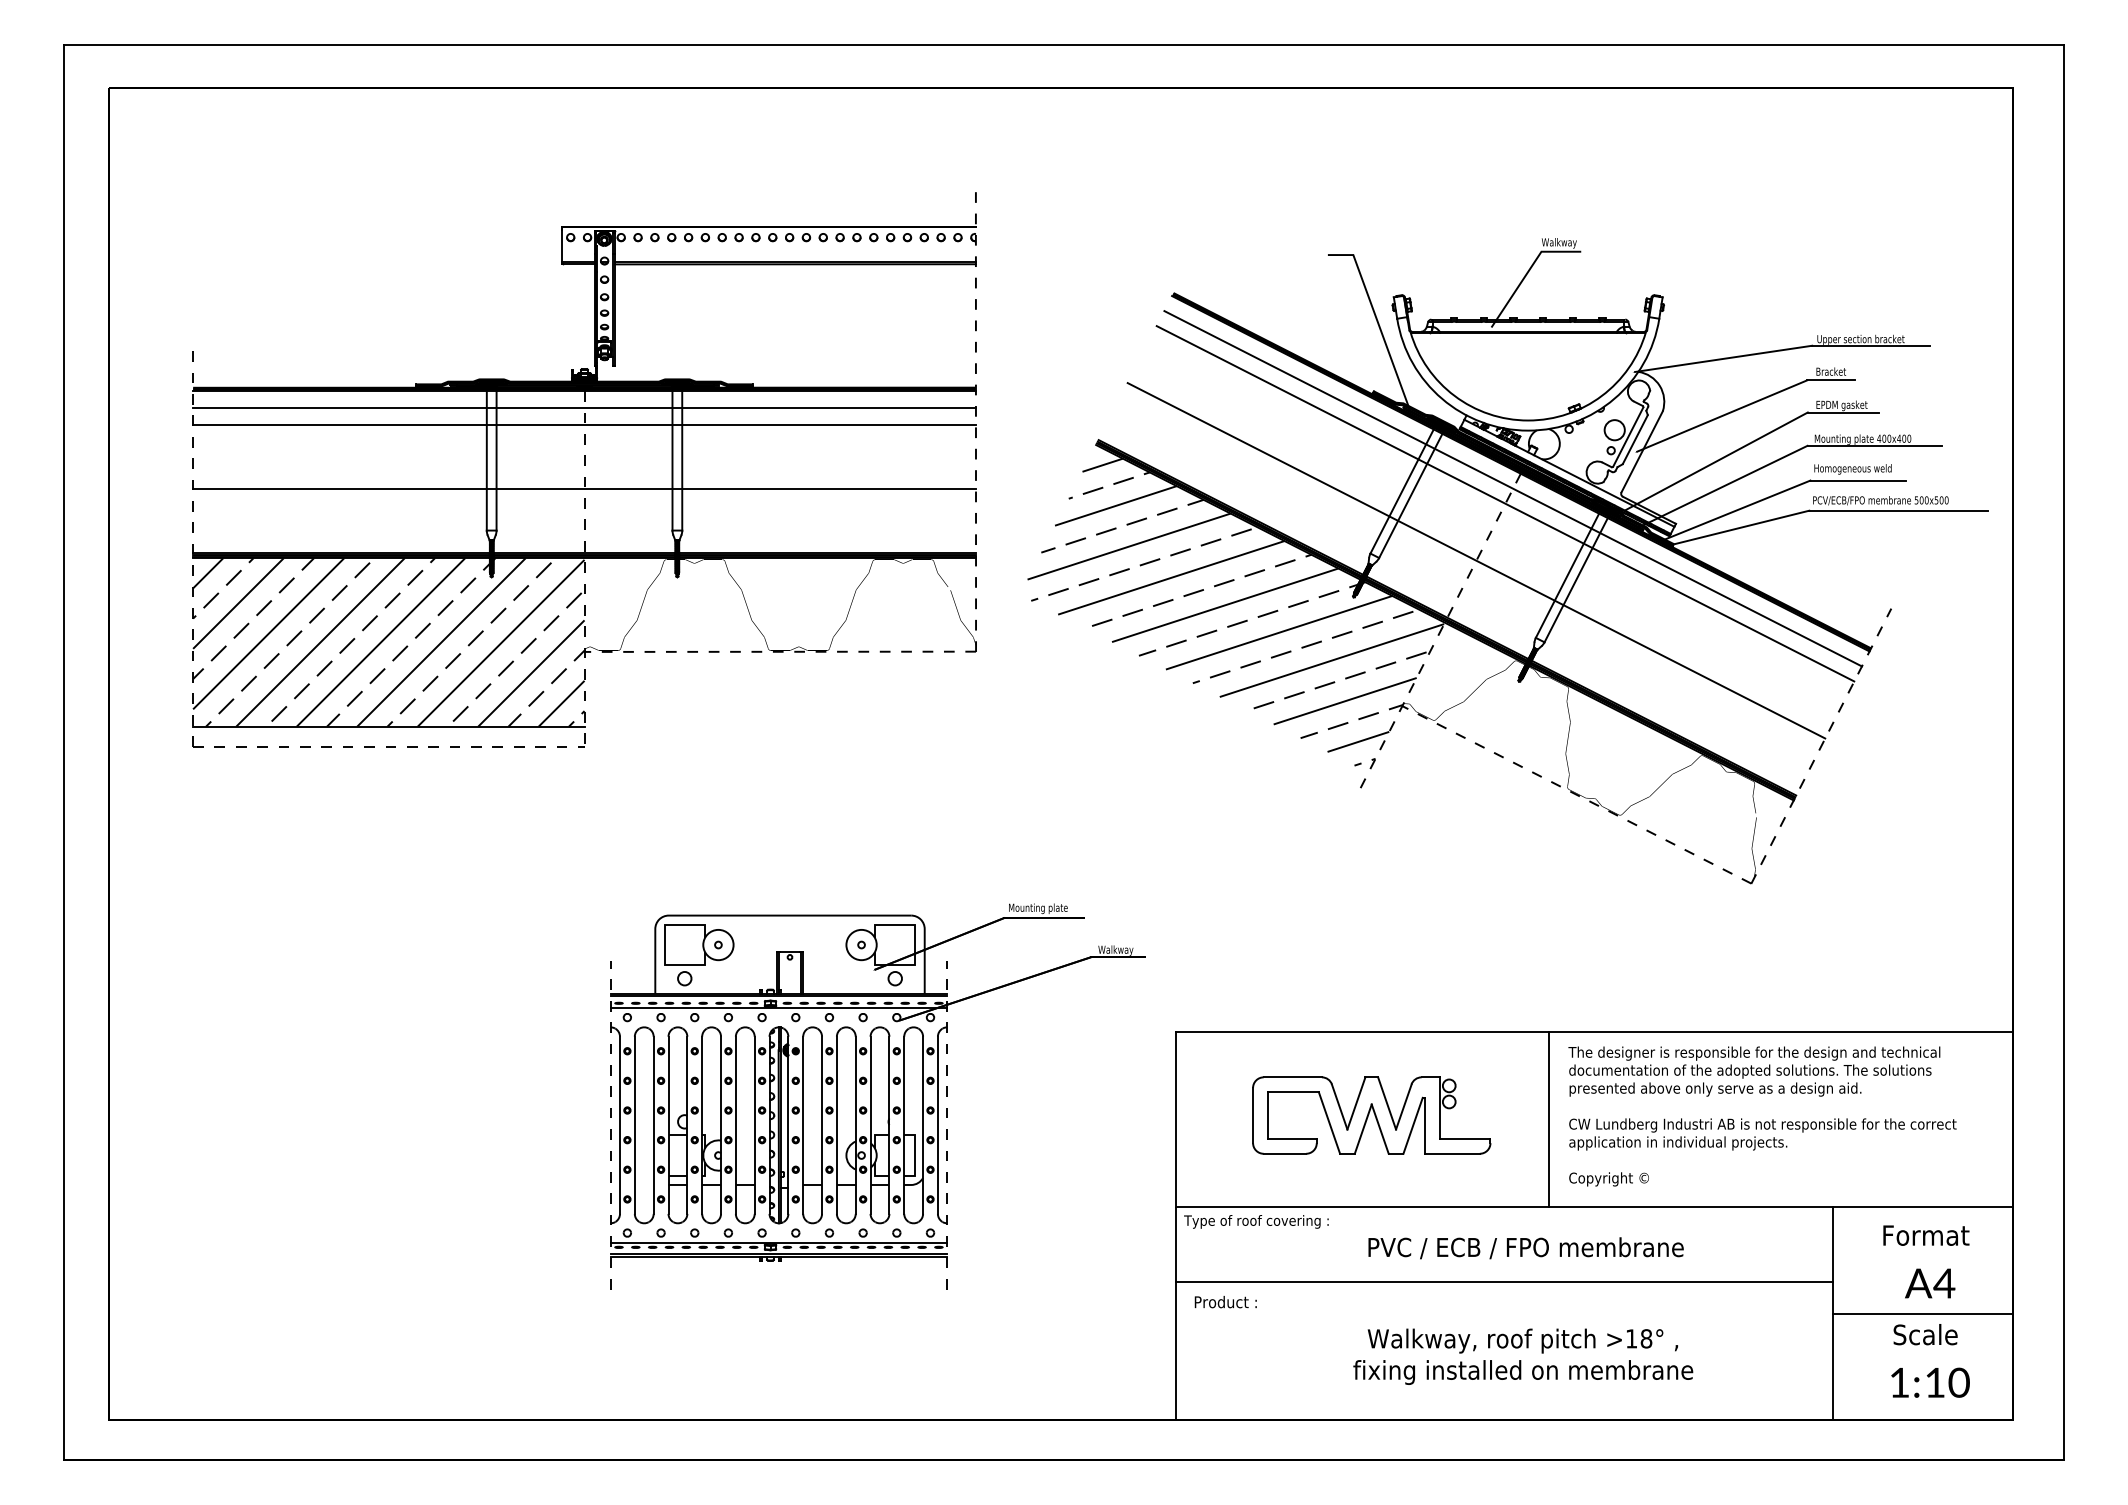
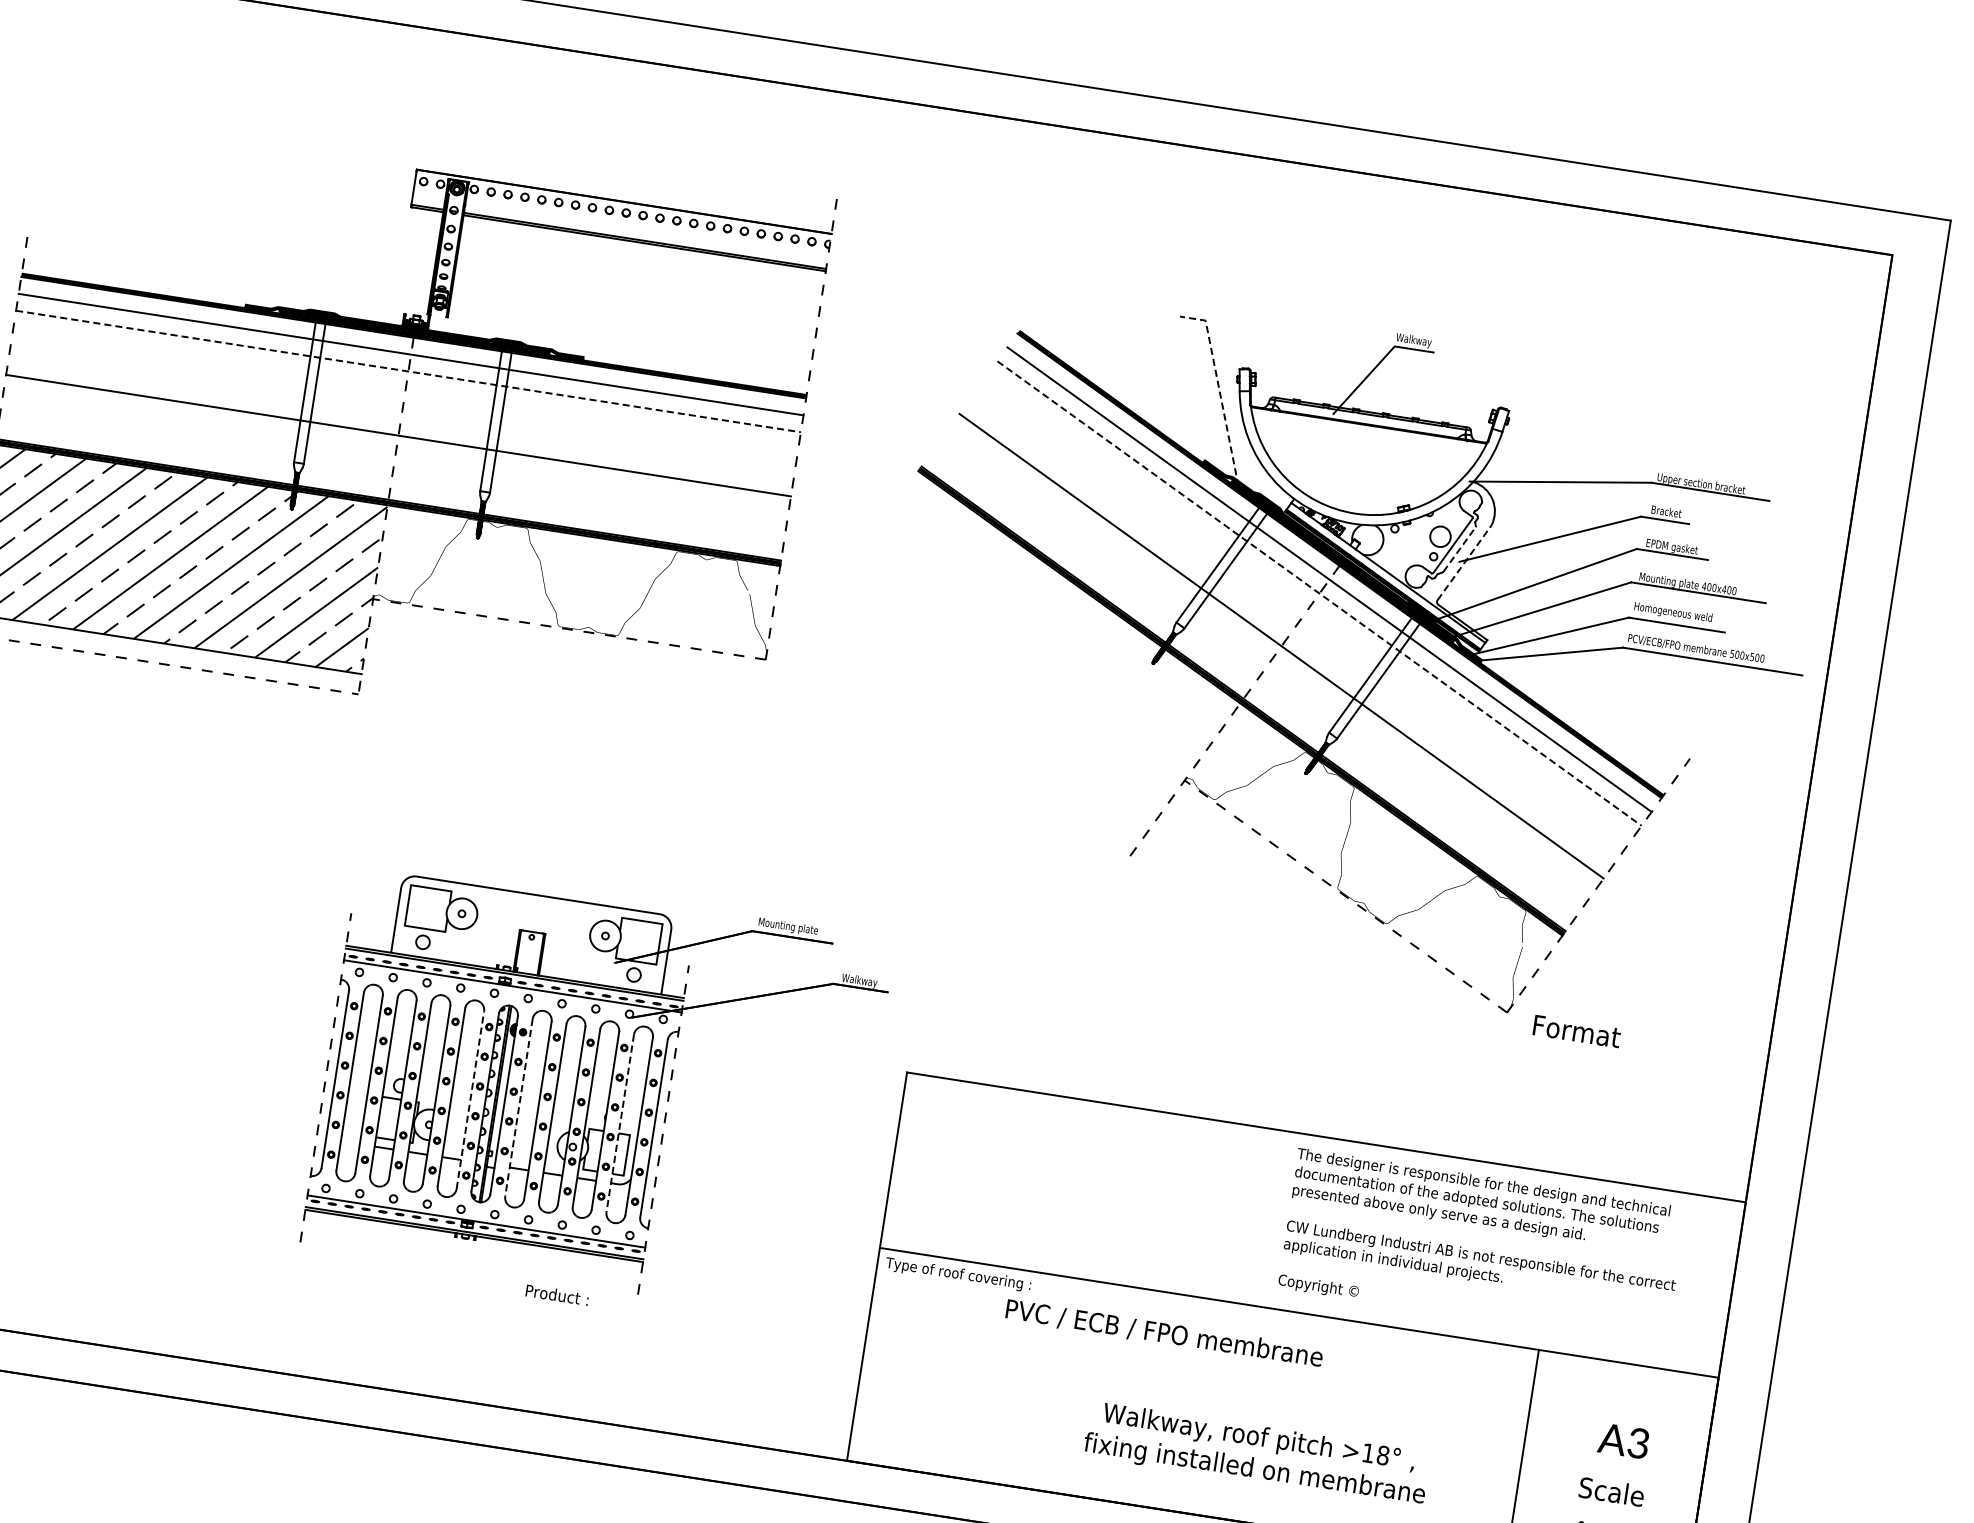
line: (1377, 320) -> (1219, 389), solid -> dashed
line: (585, 424) -> (409, 371), solid -> dashed
line: (1635, 439) -> (1459, 549), solid -> dashed
line: (1642, 451) -> (1465, 562), solid -> dashed
line: (1505, 504) -> (1319, 594), solid -> dashed
hatch: (1235, 611) -> (1032, 659), removed
part: (1371, 1115) -> (1090, 1186), removed
line: (1549, 1119) -> (1268, 1217), removed
line: (754, 1125) -> (470, 1100), solid -> dashed
line: (803, 1125) -> (519, 1107), solid -> dashed
line: (904, 1125) -> (620, 1123), solid -> dashed
text: (1926, 1235) -> (1577, 1031), moved
text: (1525, 1248) -> (1163, 1333), moved
line: (1504, 1281) -> (1197, 1373), removed
text: (1944, 1283) -> (1638, 1443), A4 -> A3
text: (1225, 1302) -> (556, 1295), moved
line: (1922, 1313) -> (1611, 1470), removed
text: (1523, 1356) -> (1257, 1454), moved

